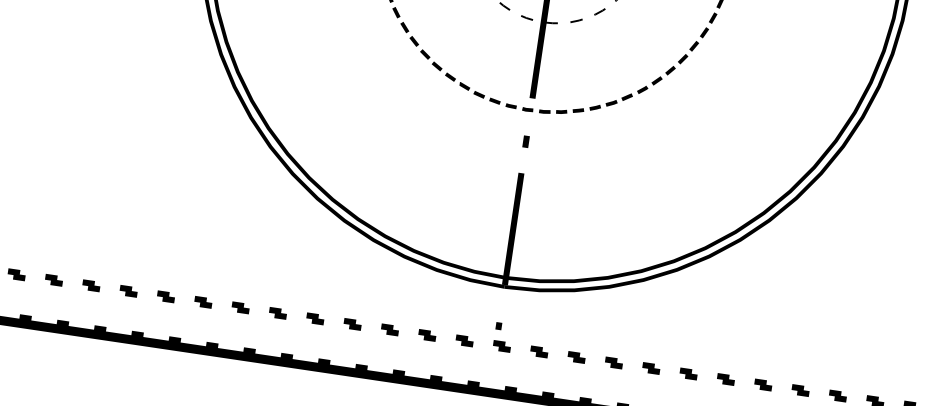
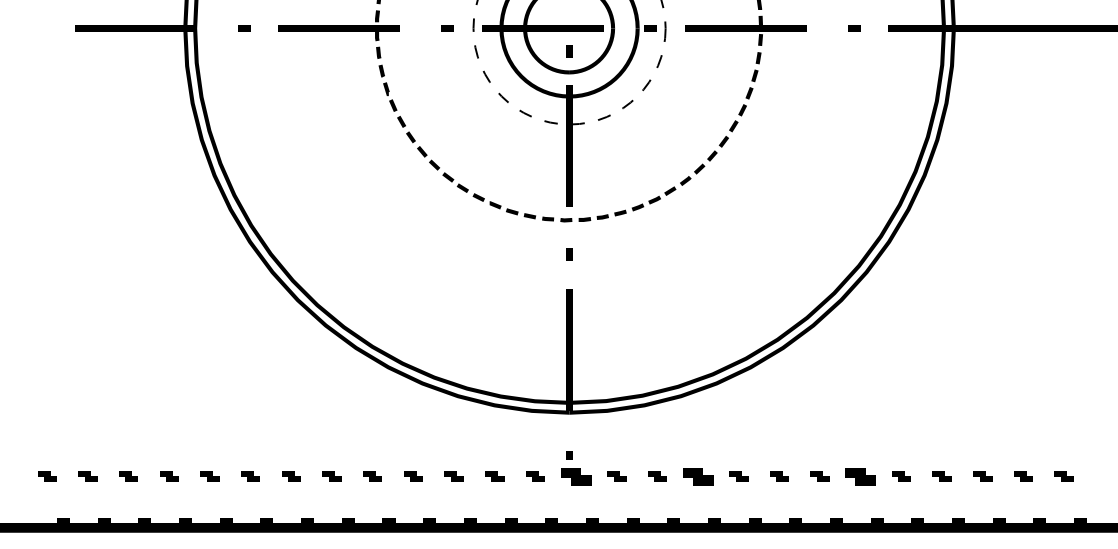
part: (501, 346) -> (575, 476), size x1.6
part: (613, 362) -> (697, 476), size x1.6
part: (763, 384) -> (860, 476), size x1.6

